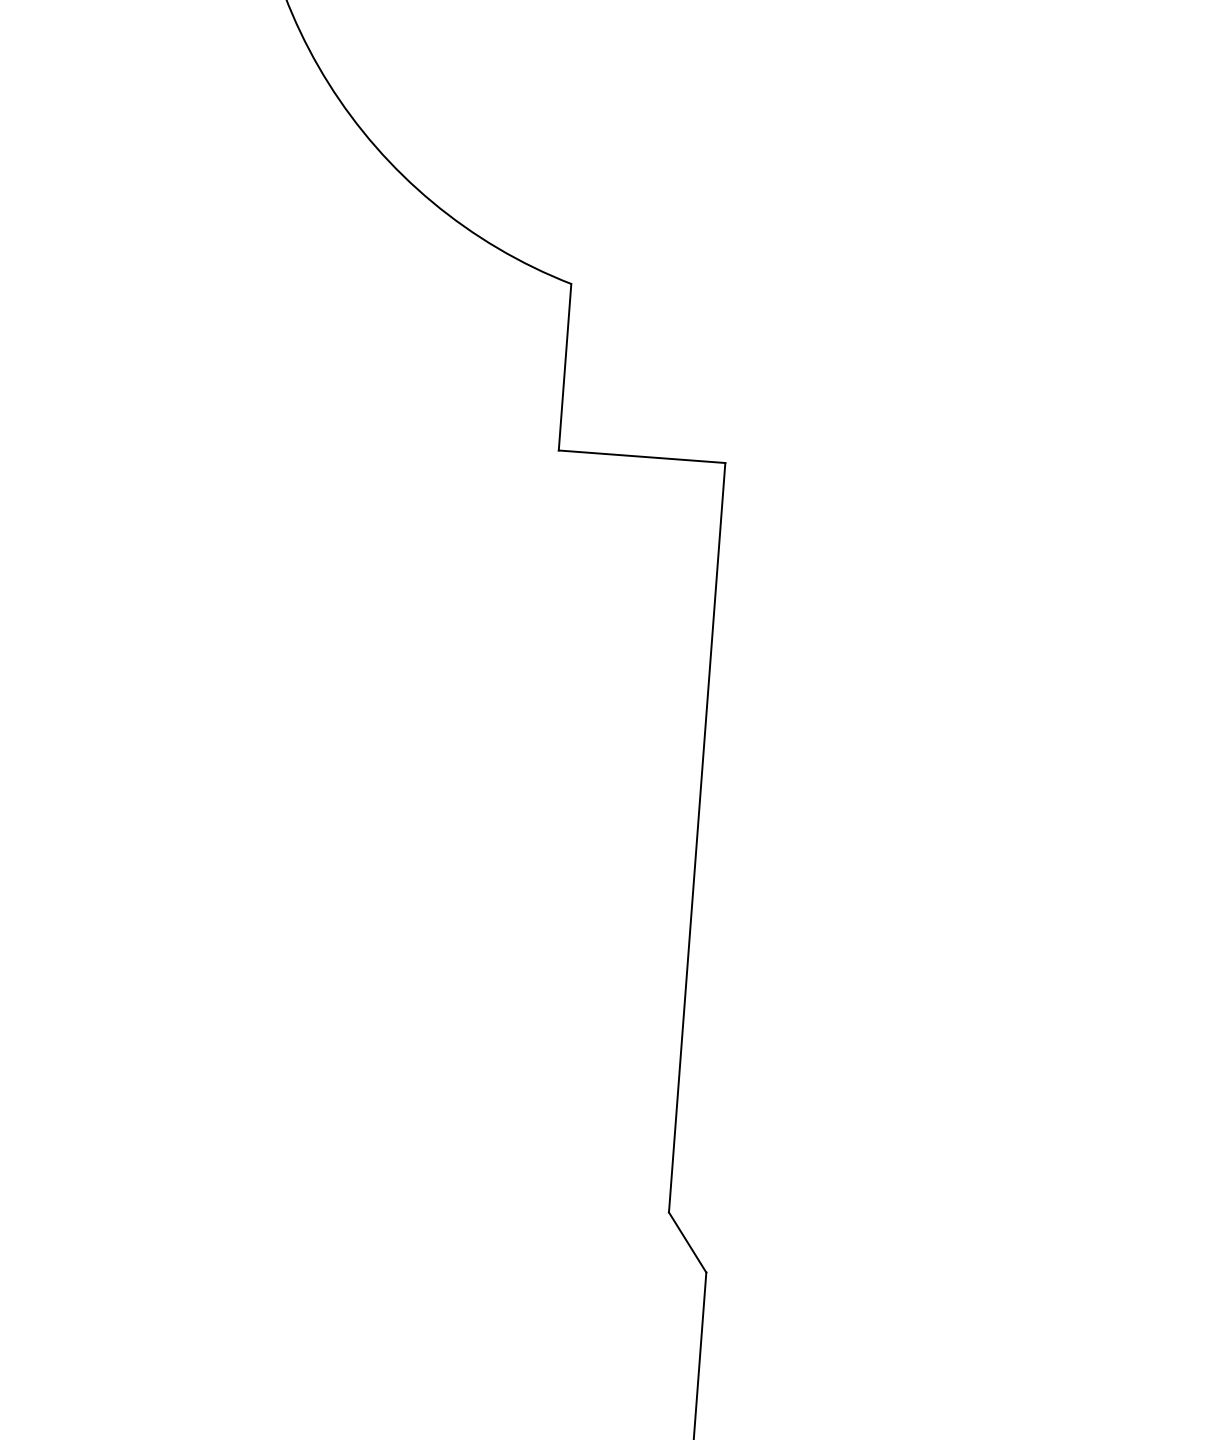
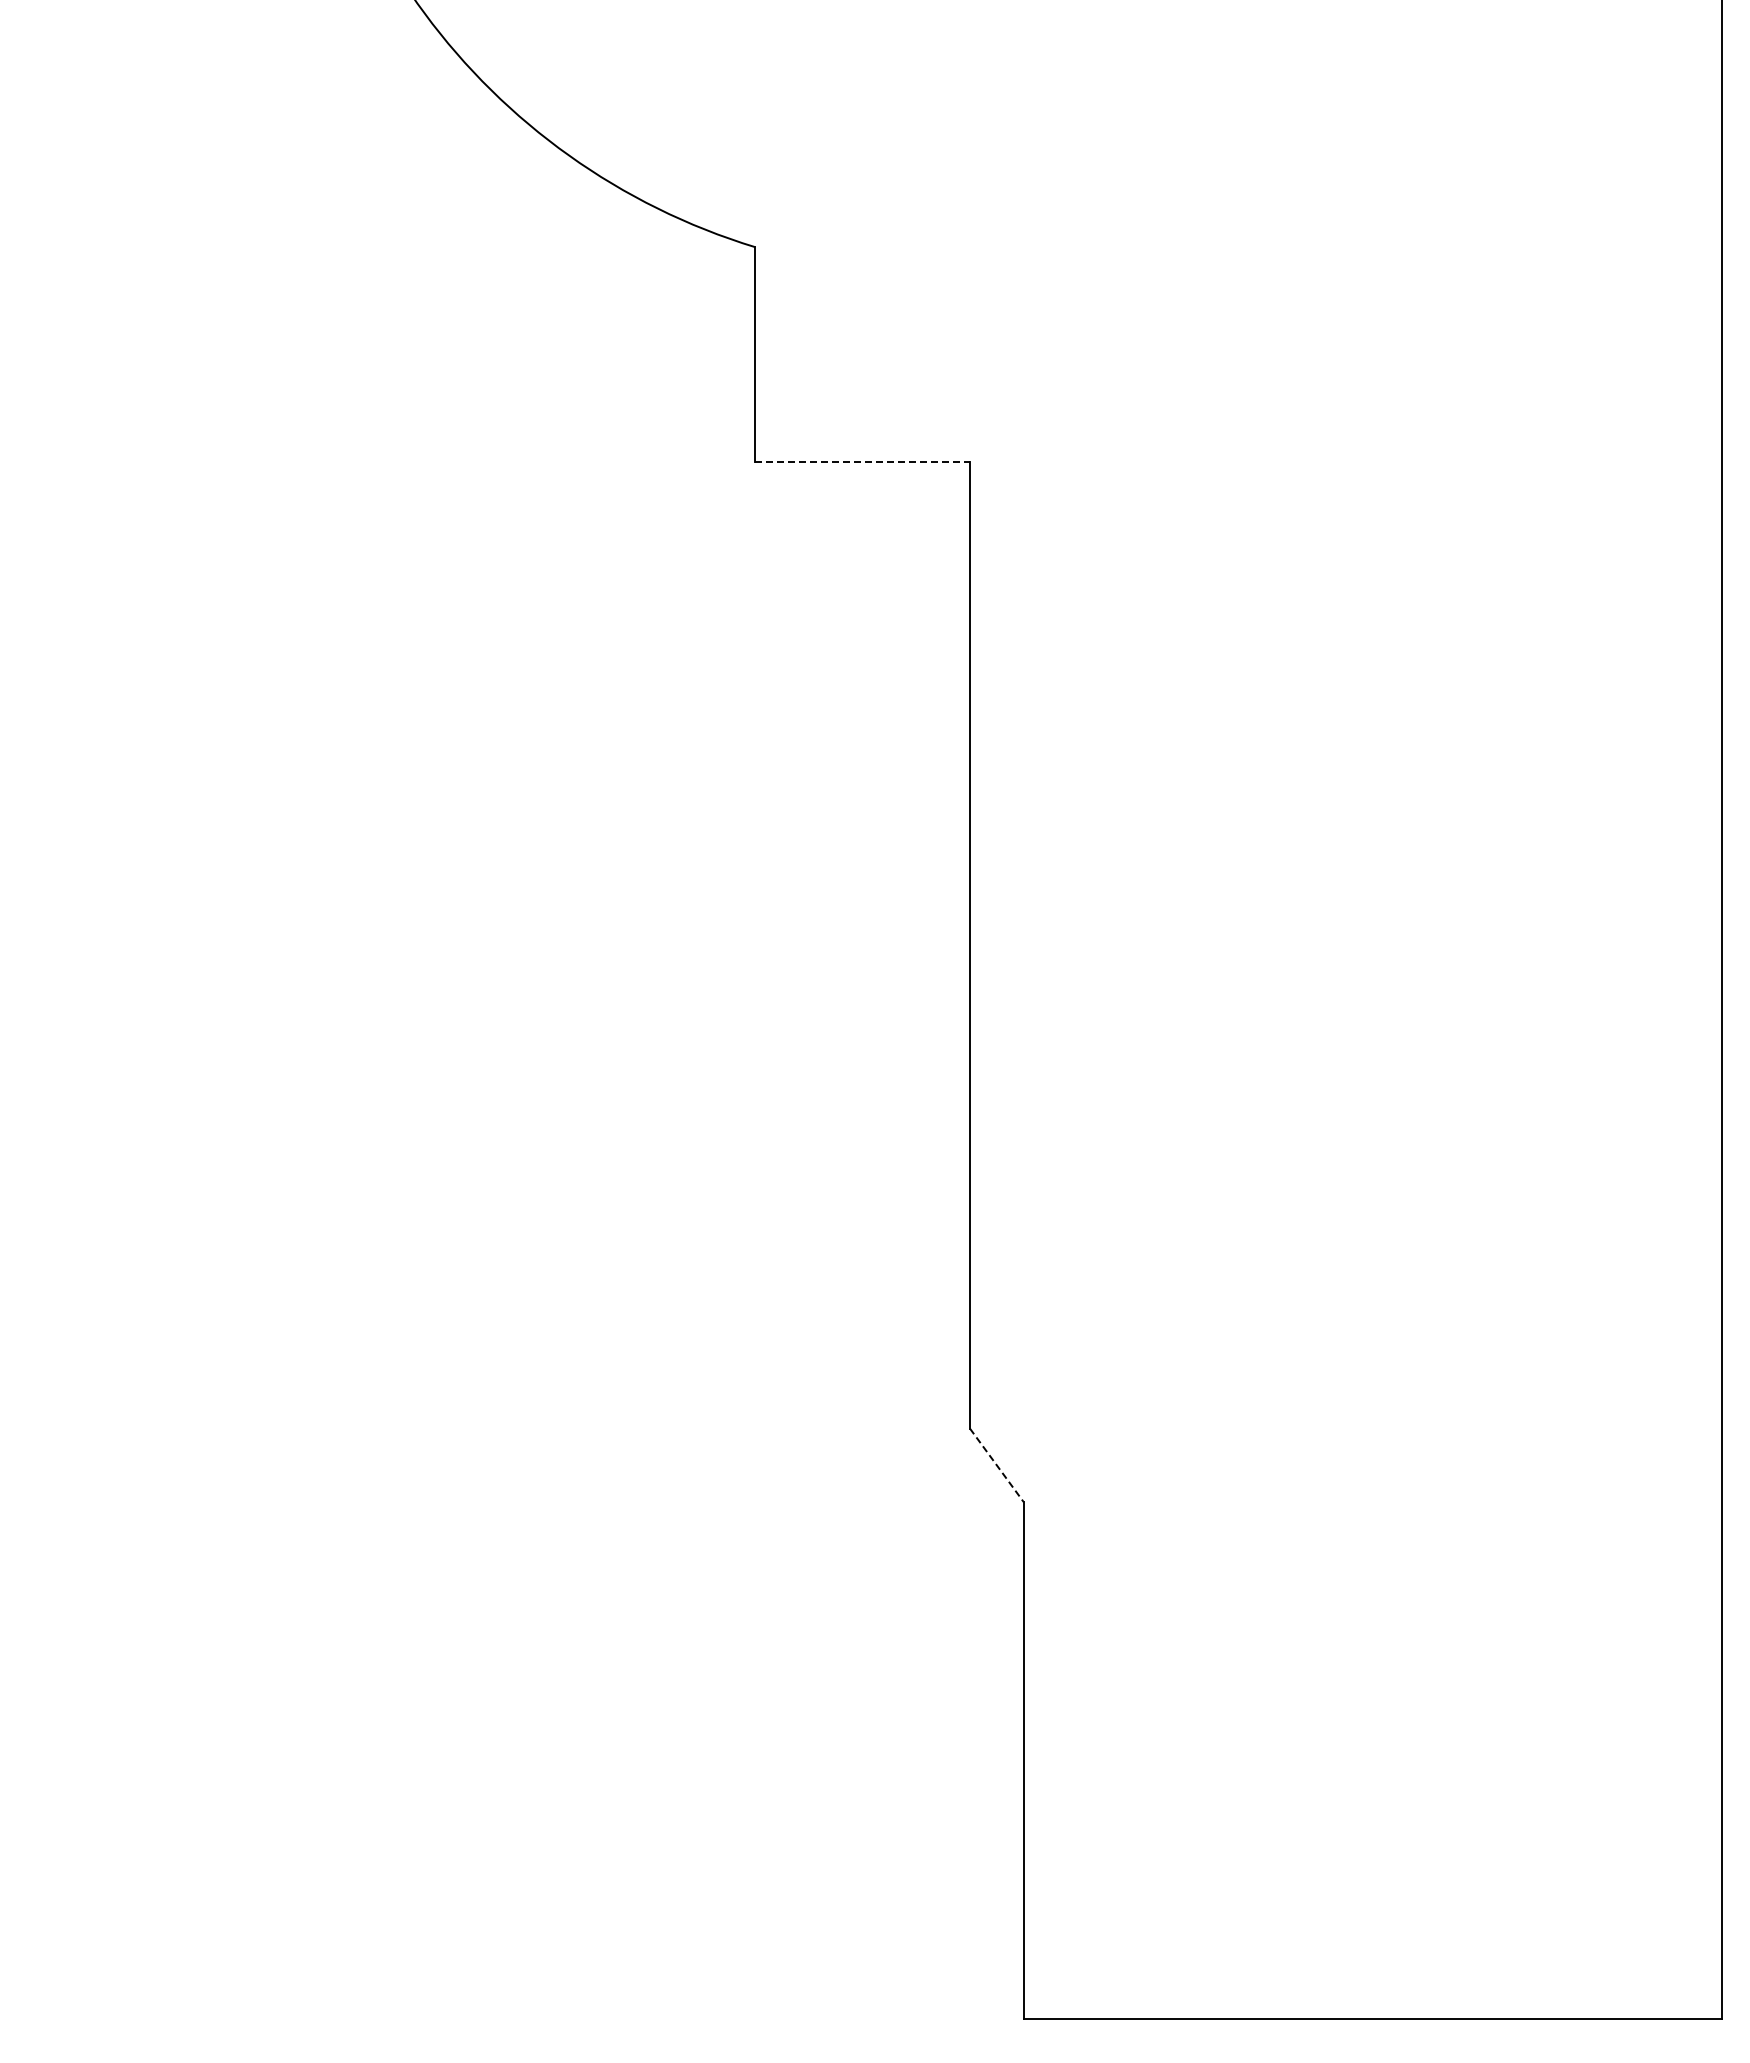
line: (642, 456) -> (863, 461), solid -> dashed
line: (688, 1242) -> (997, 1465), solid -> dashed

